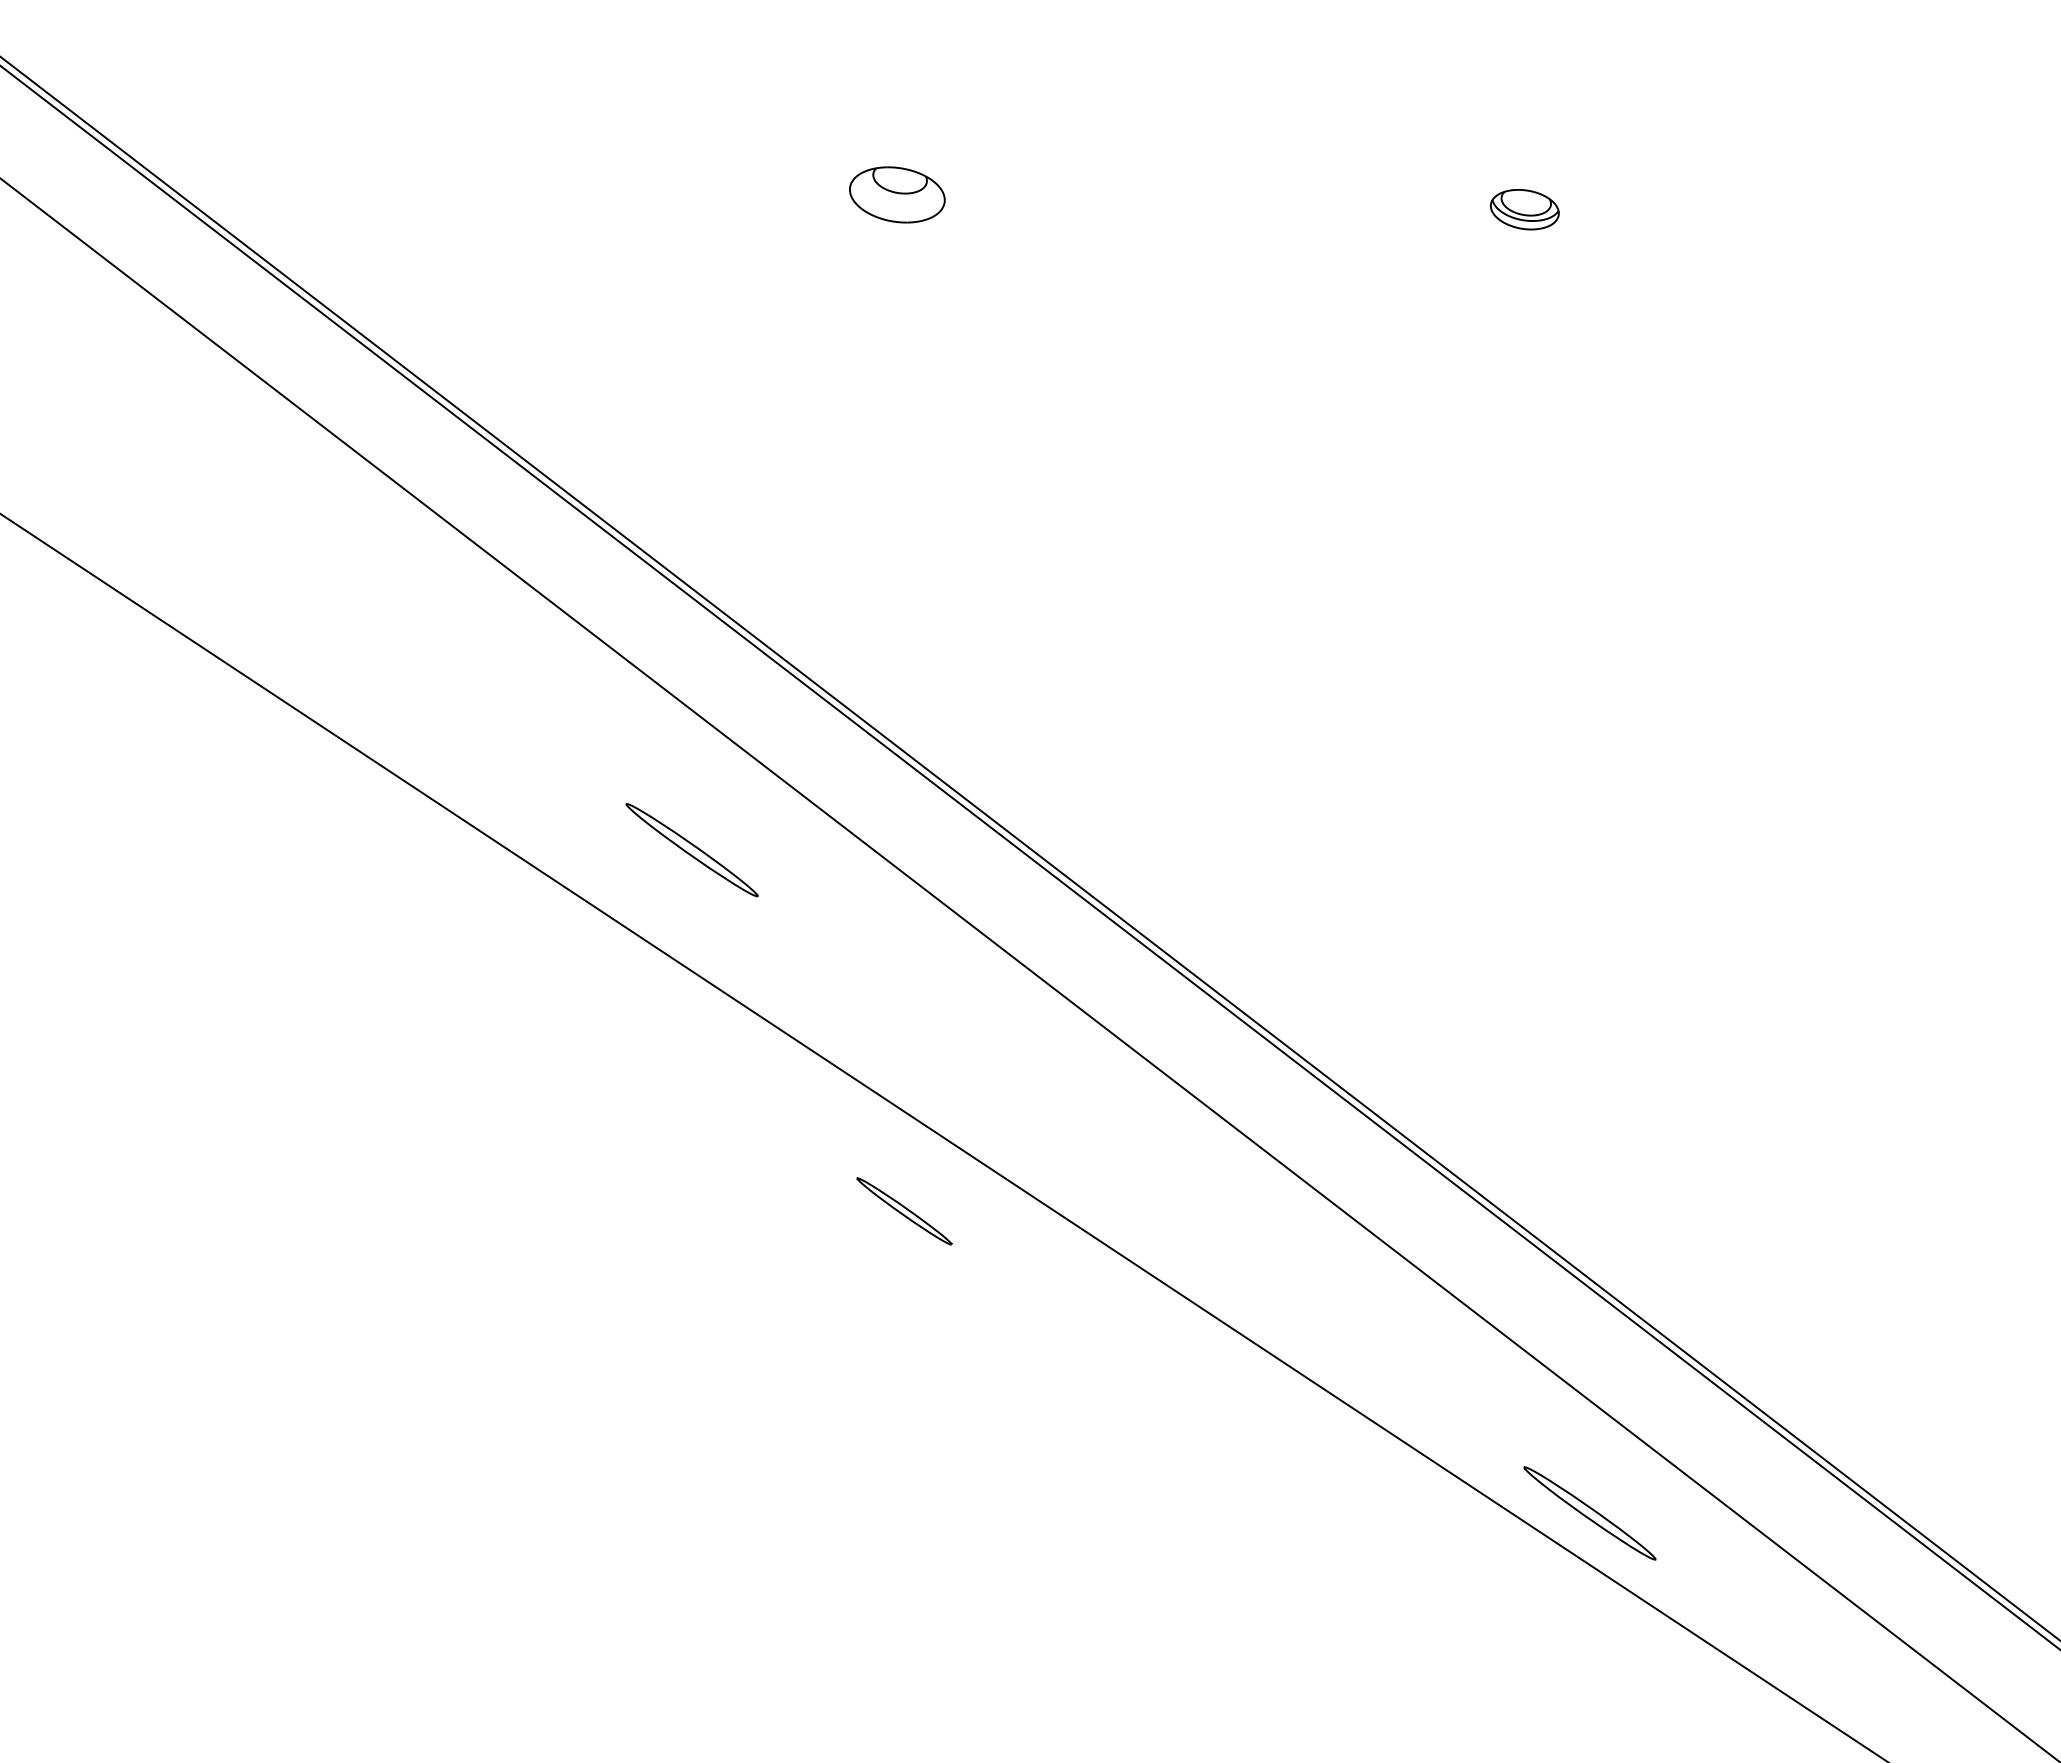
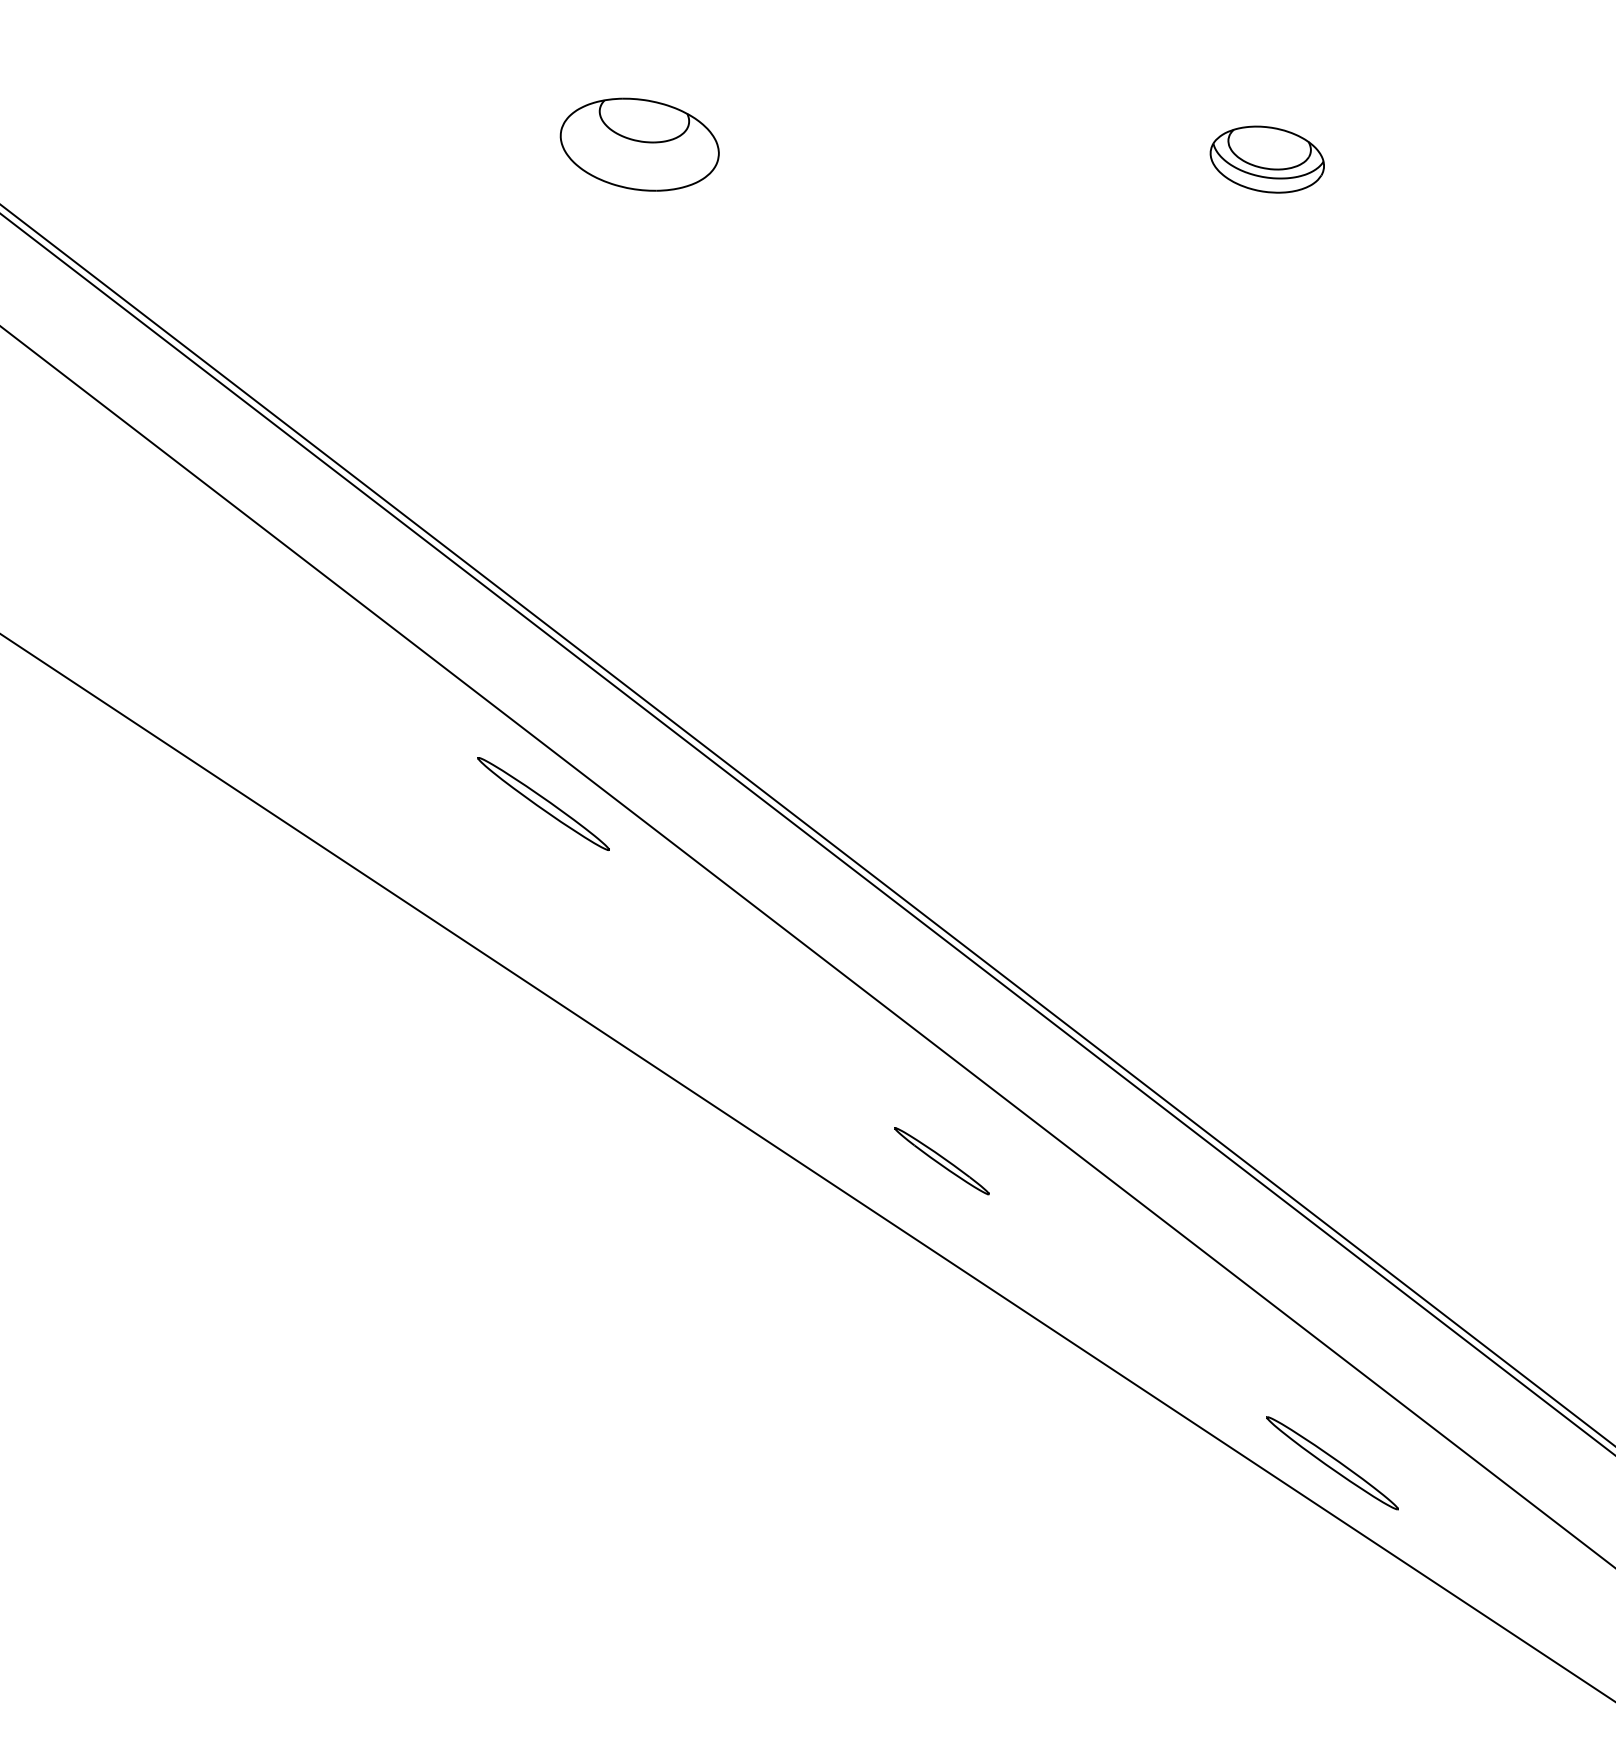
part: (897, 194) -> (640, 144), size x1.67
part: (1524, 209) -> (1267, 159), size x1.67
part: (691, 850) -> (543, 804), moved
part: (904, 1211) -> (942, 1161), moved

